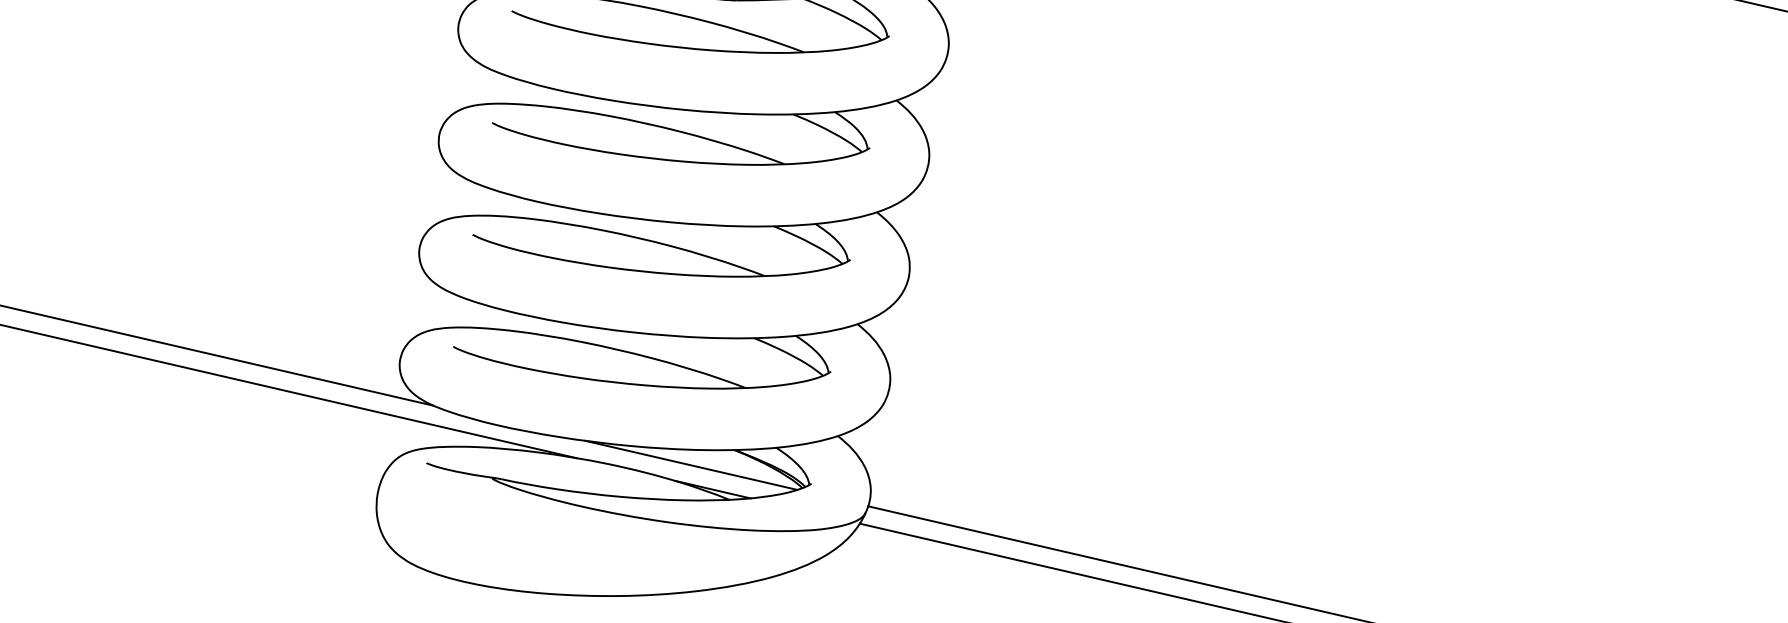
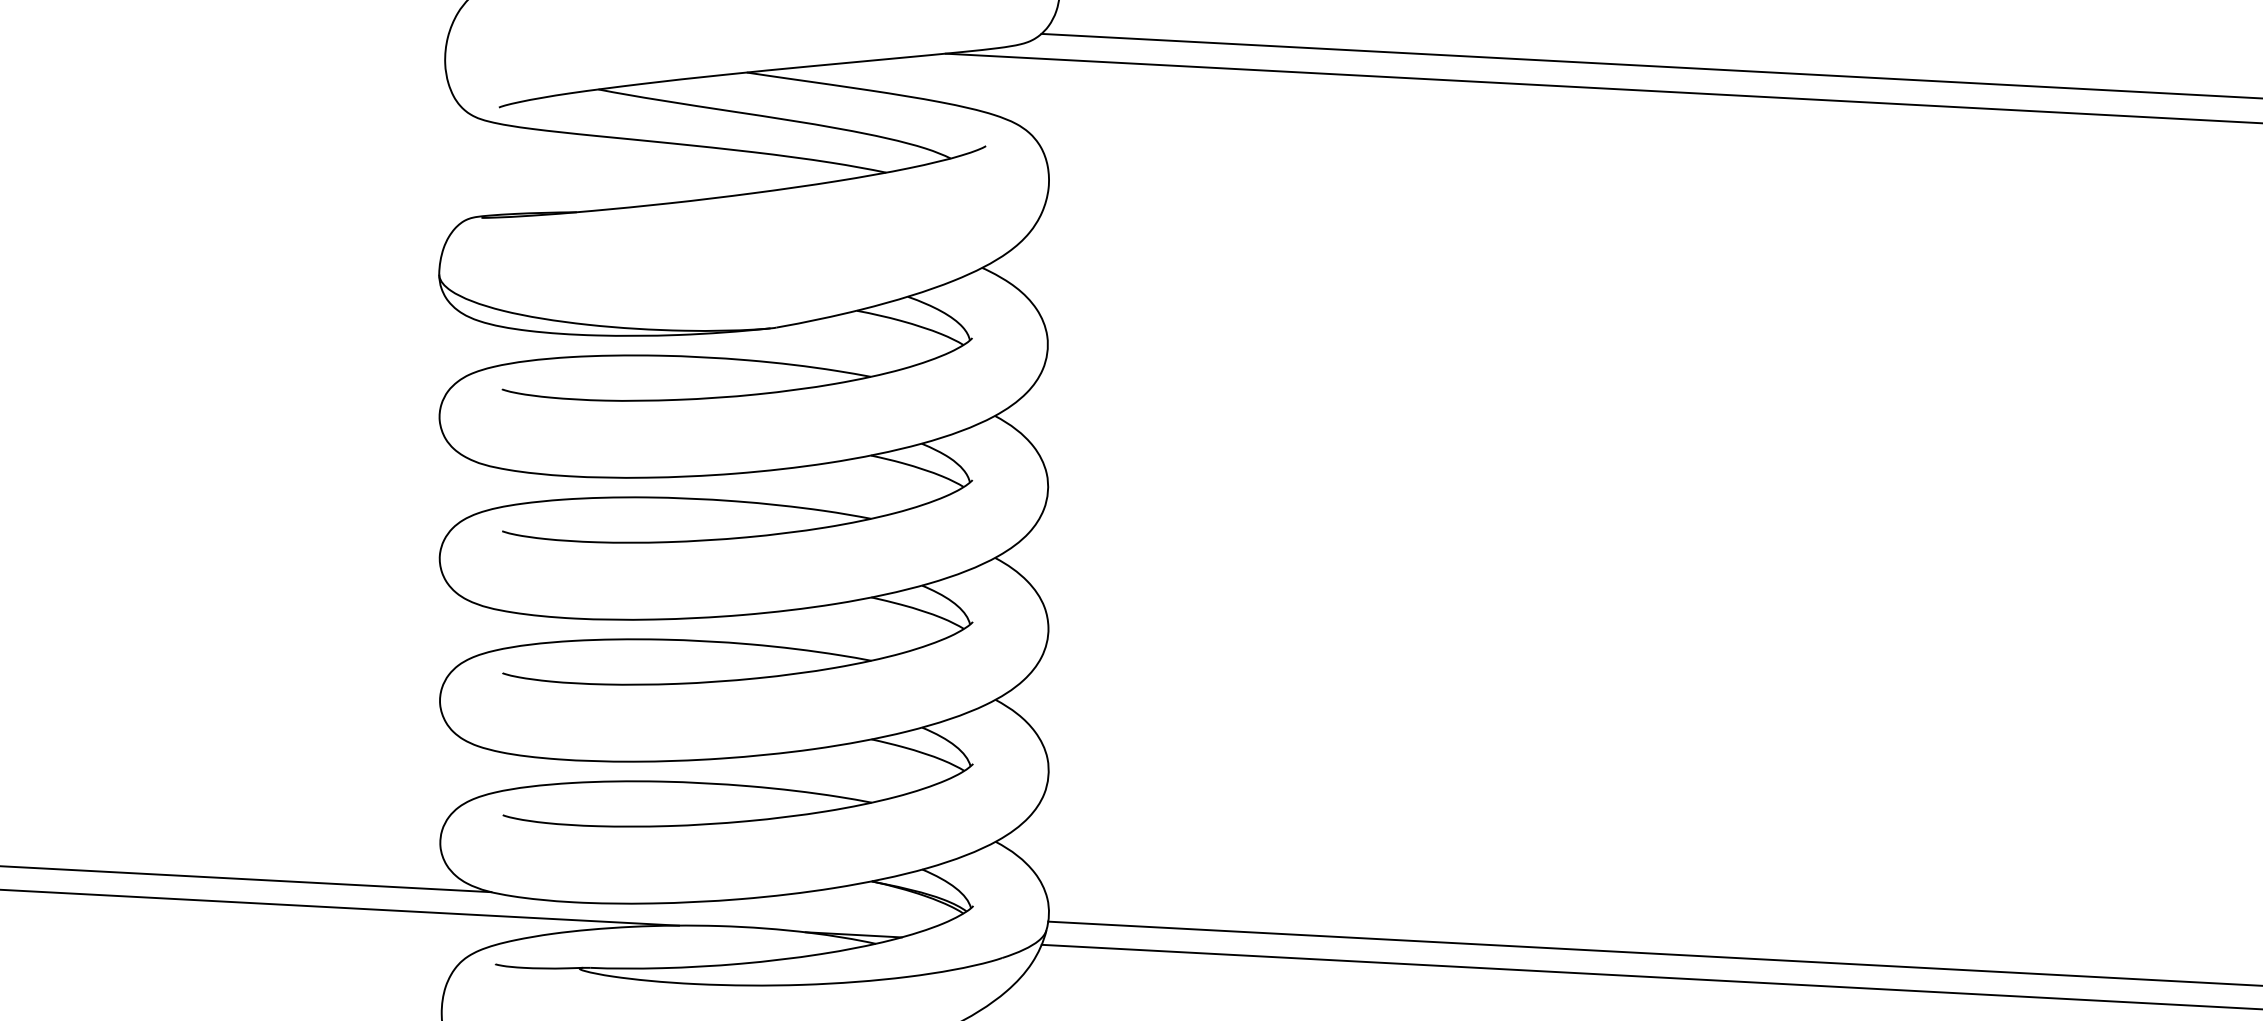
line: (691, 465) -> (821, 909), removed

